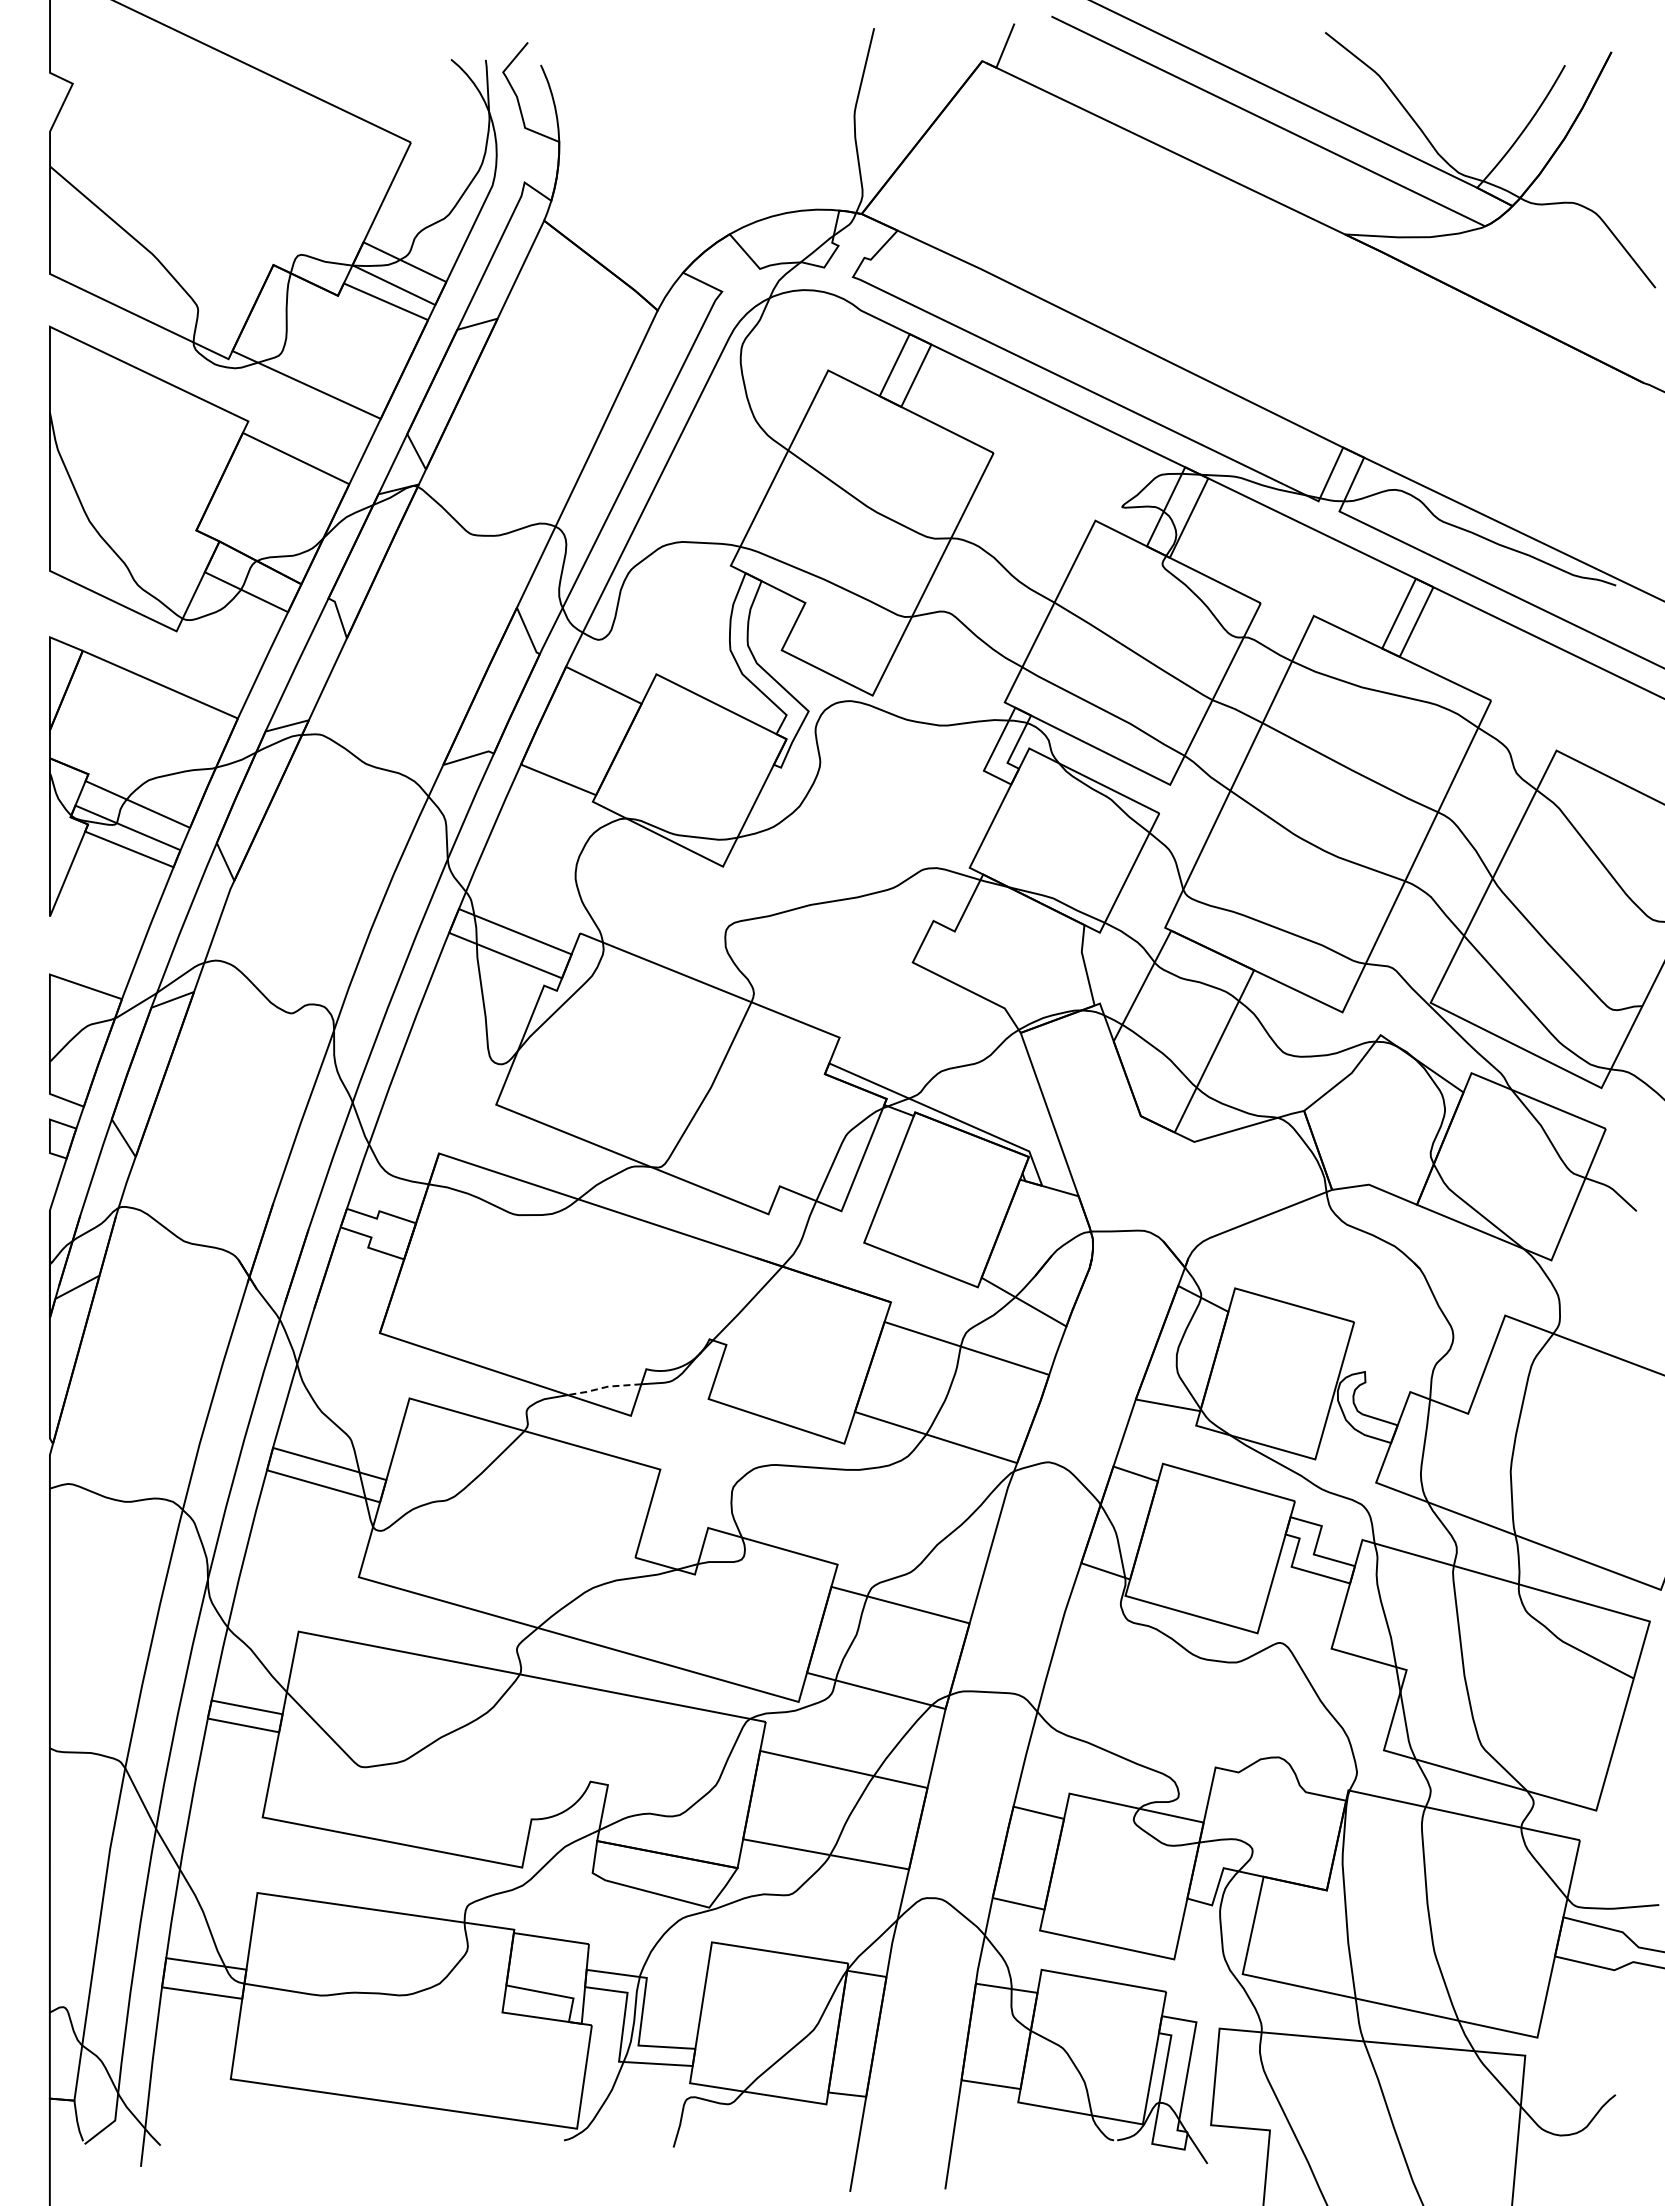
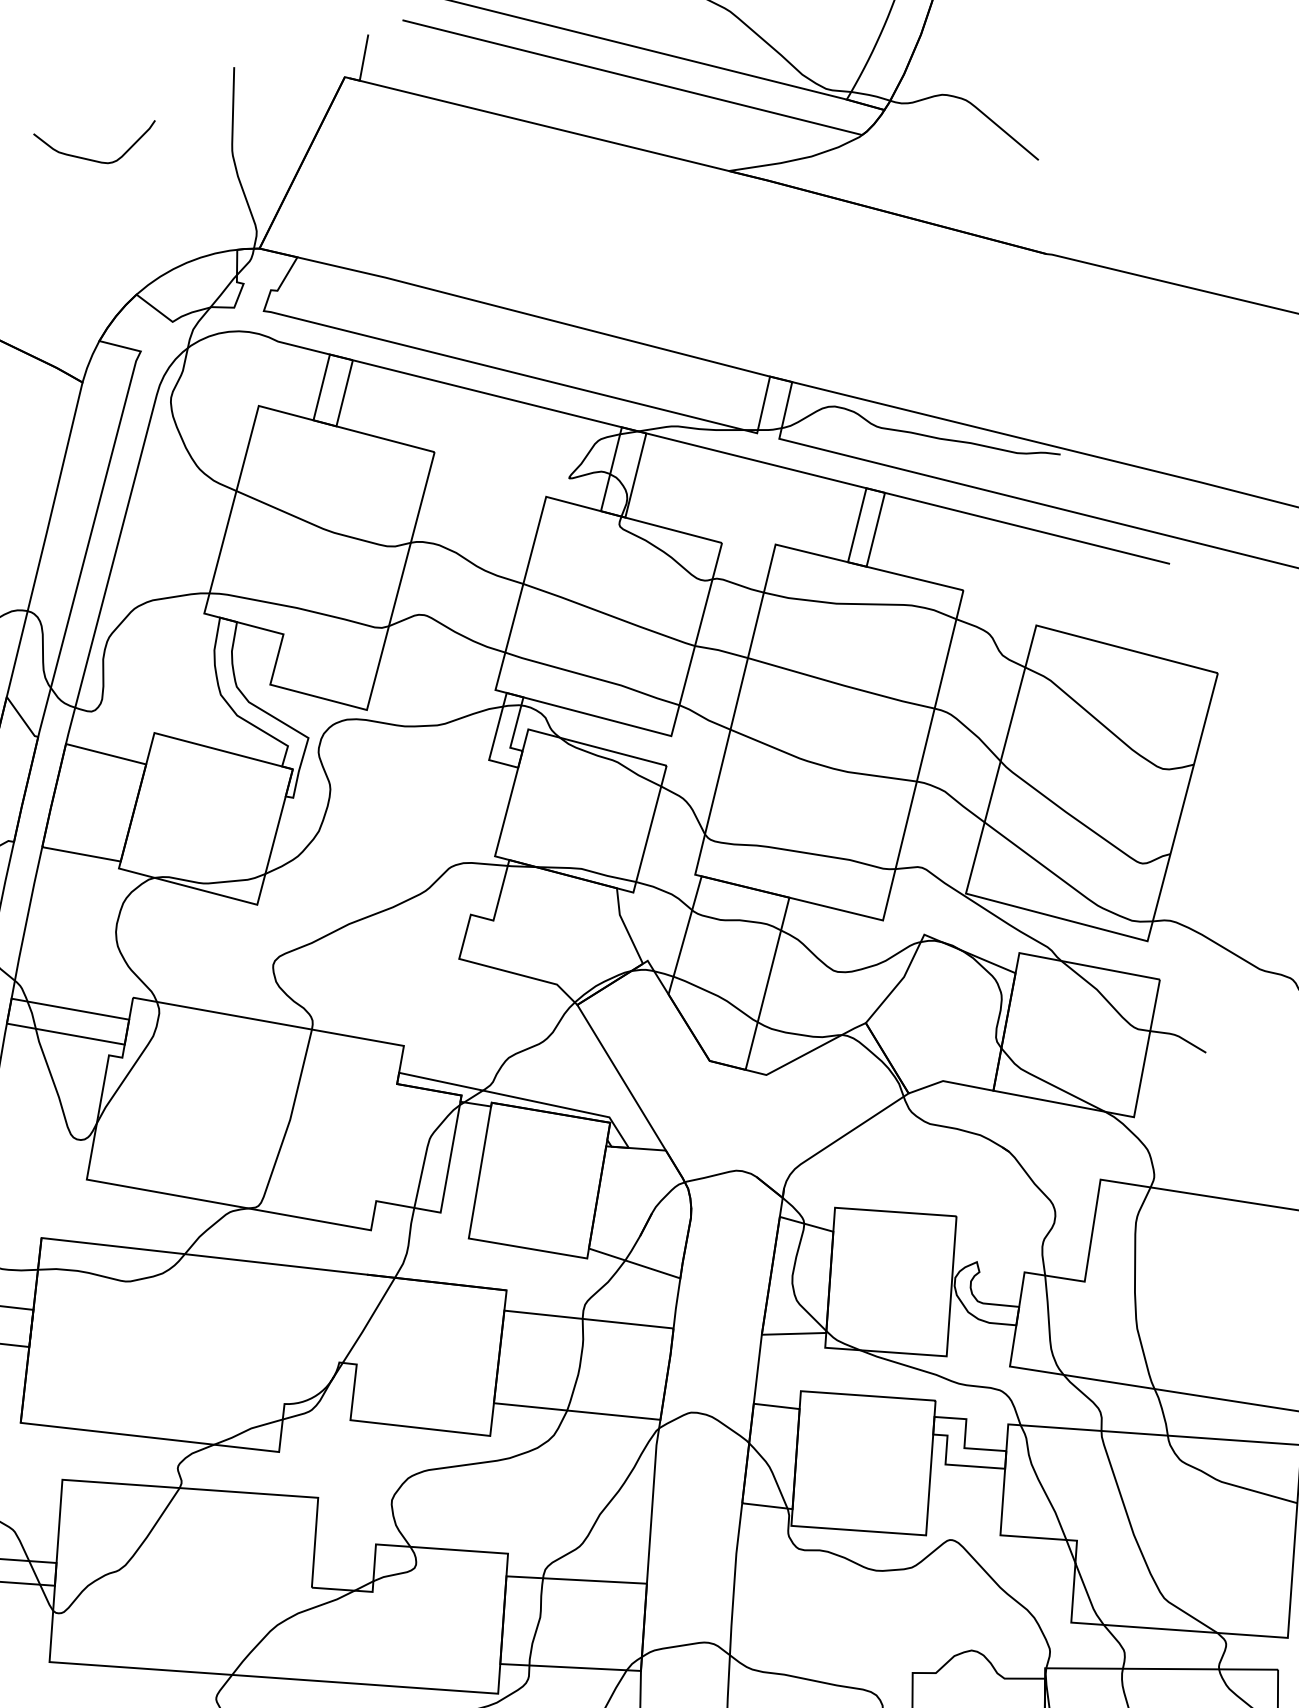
curve: (716, 91) -> (95, 159), added
line: (604, 1387) -> (247, 1430), dashed -> solid

